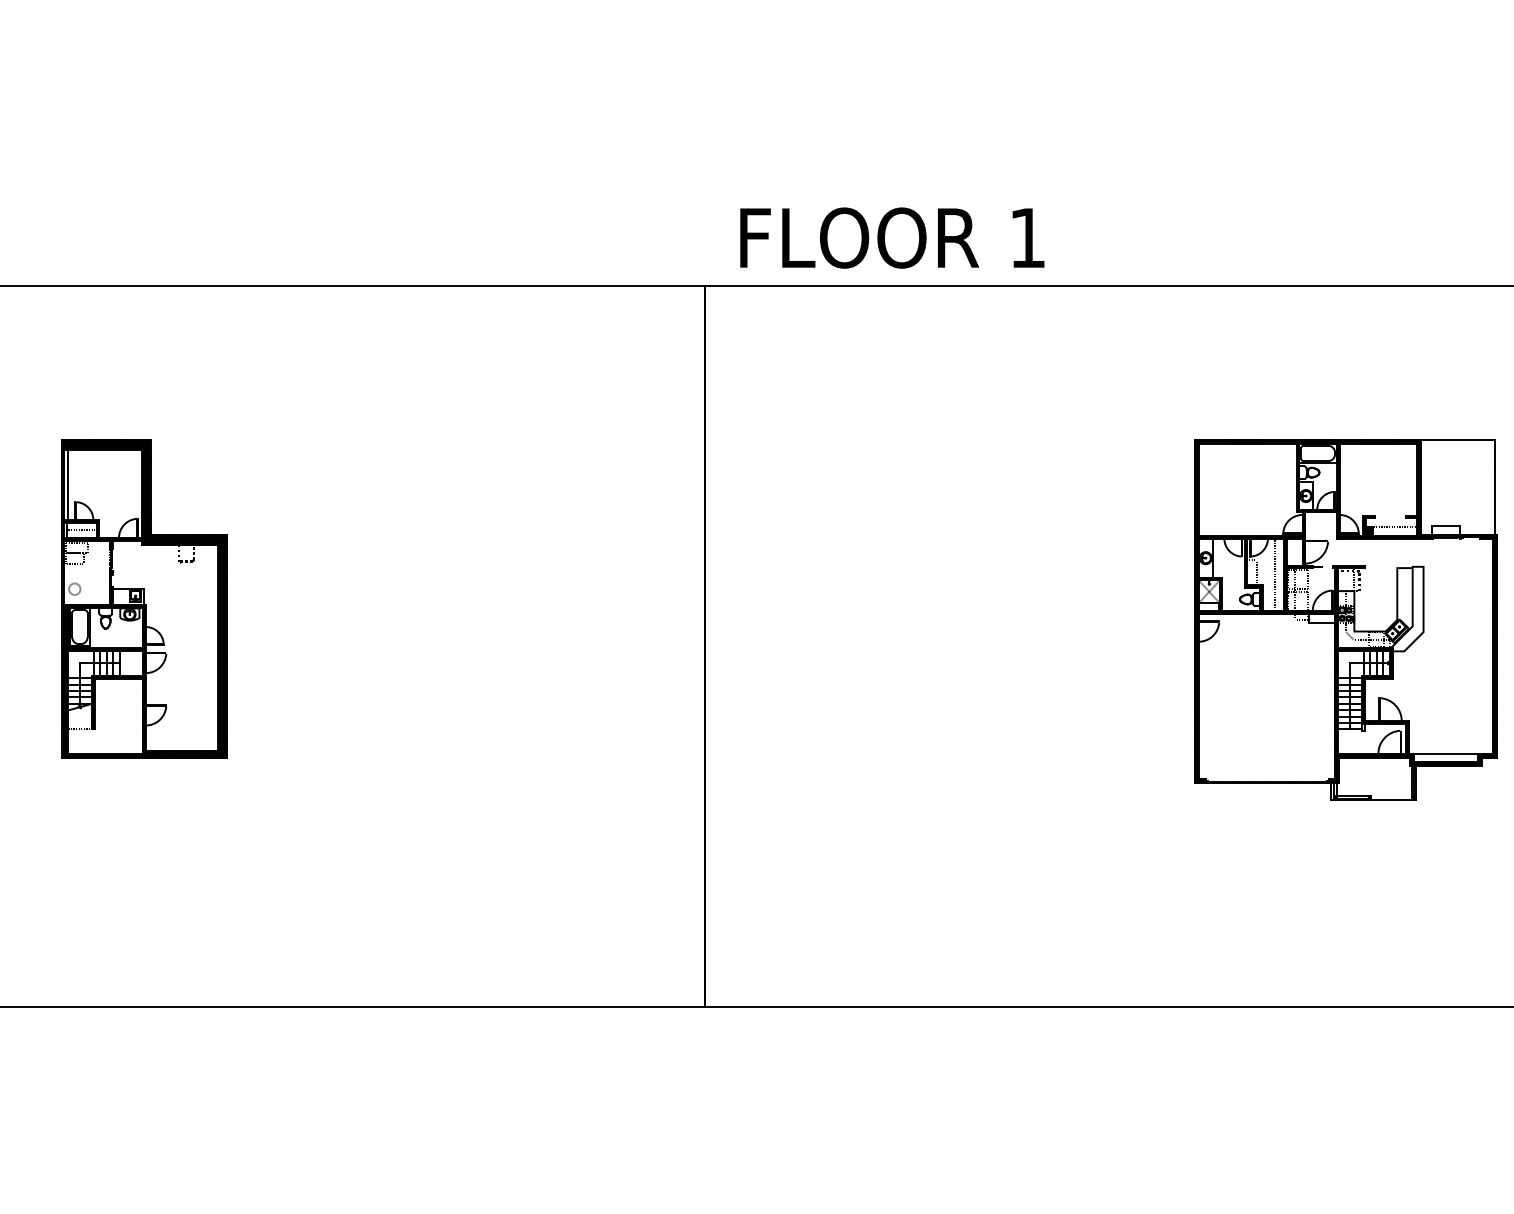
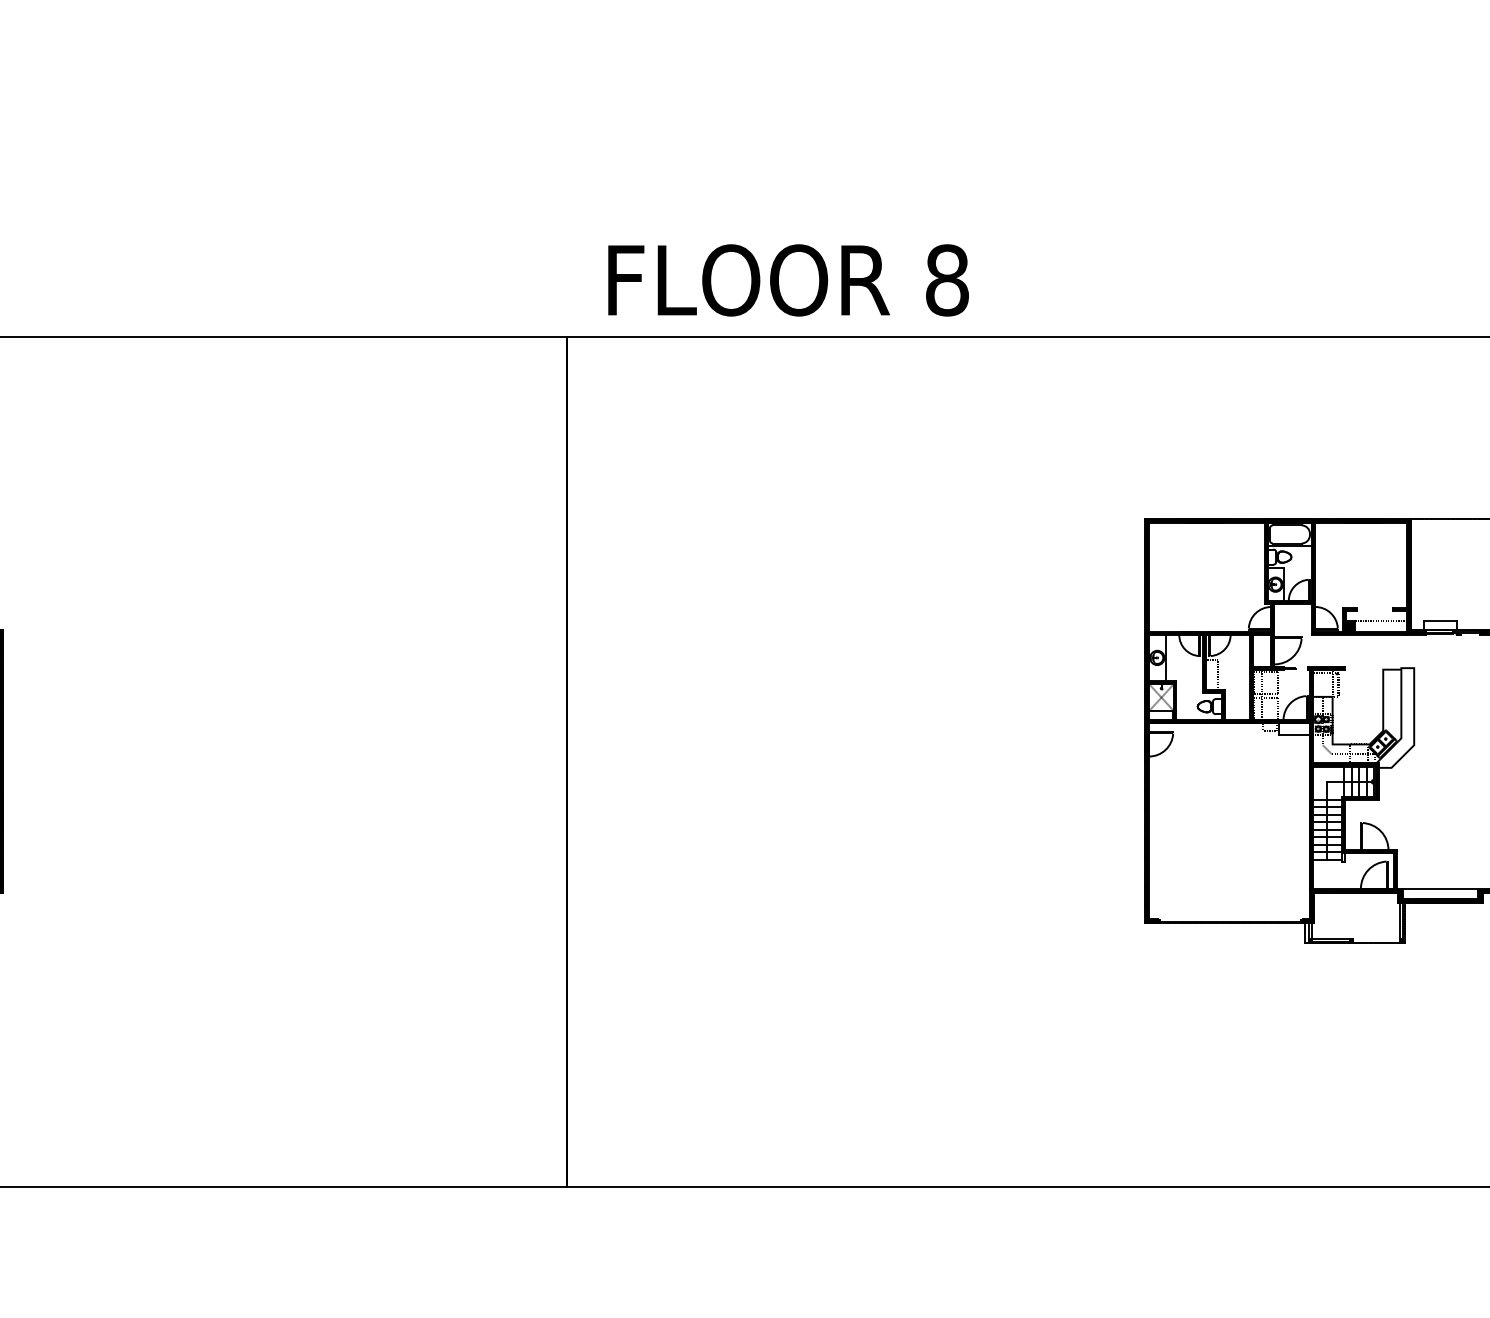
text: (1027, 237) -> (947, 279), 1 -> 8
line: (1274, 574) -> (1238, 677), removed

